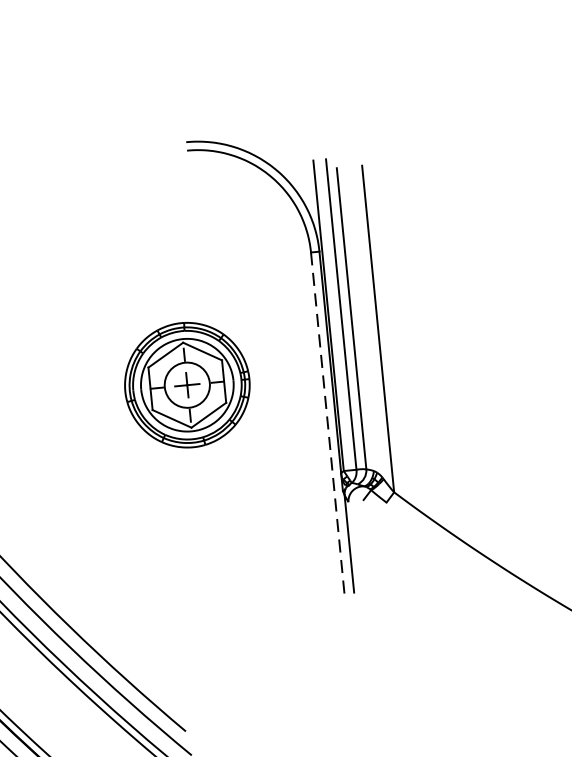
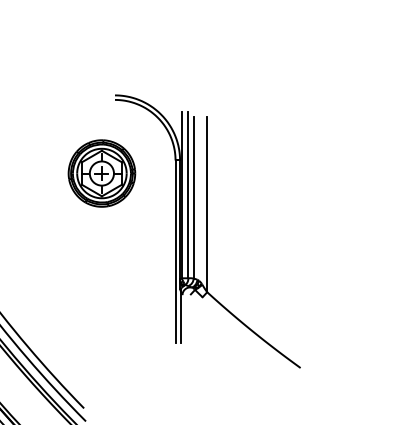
part: (186, 385) -> (101, 173), moved
line: (327, 422) -> (175, 251), dashed -> solid

